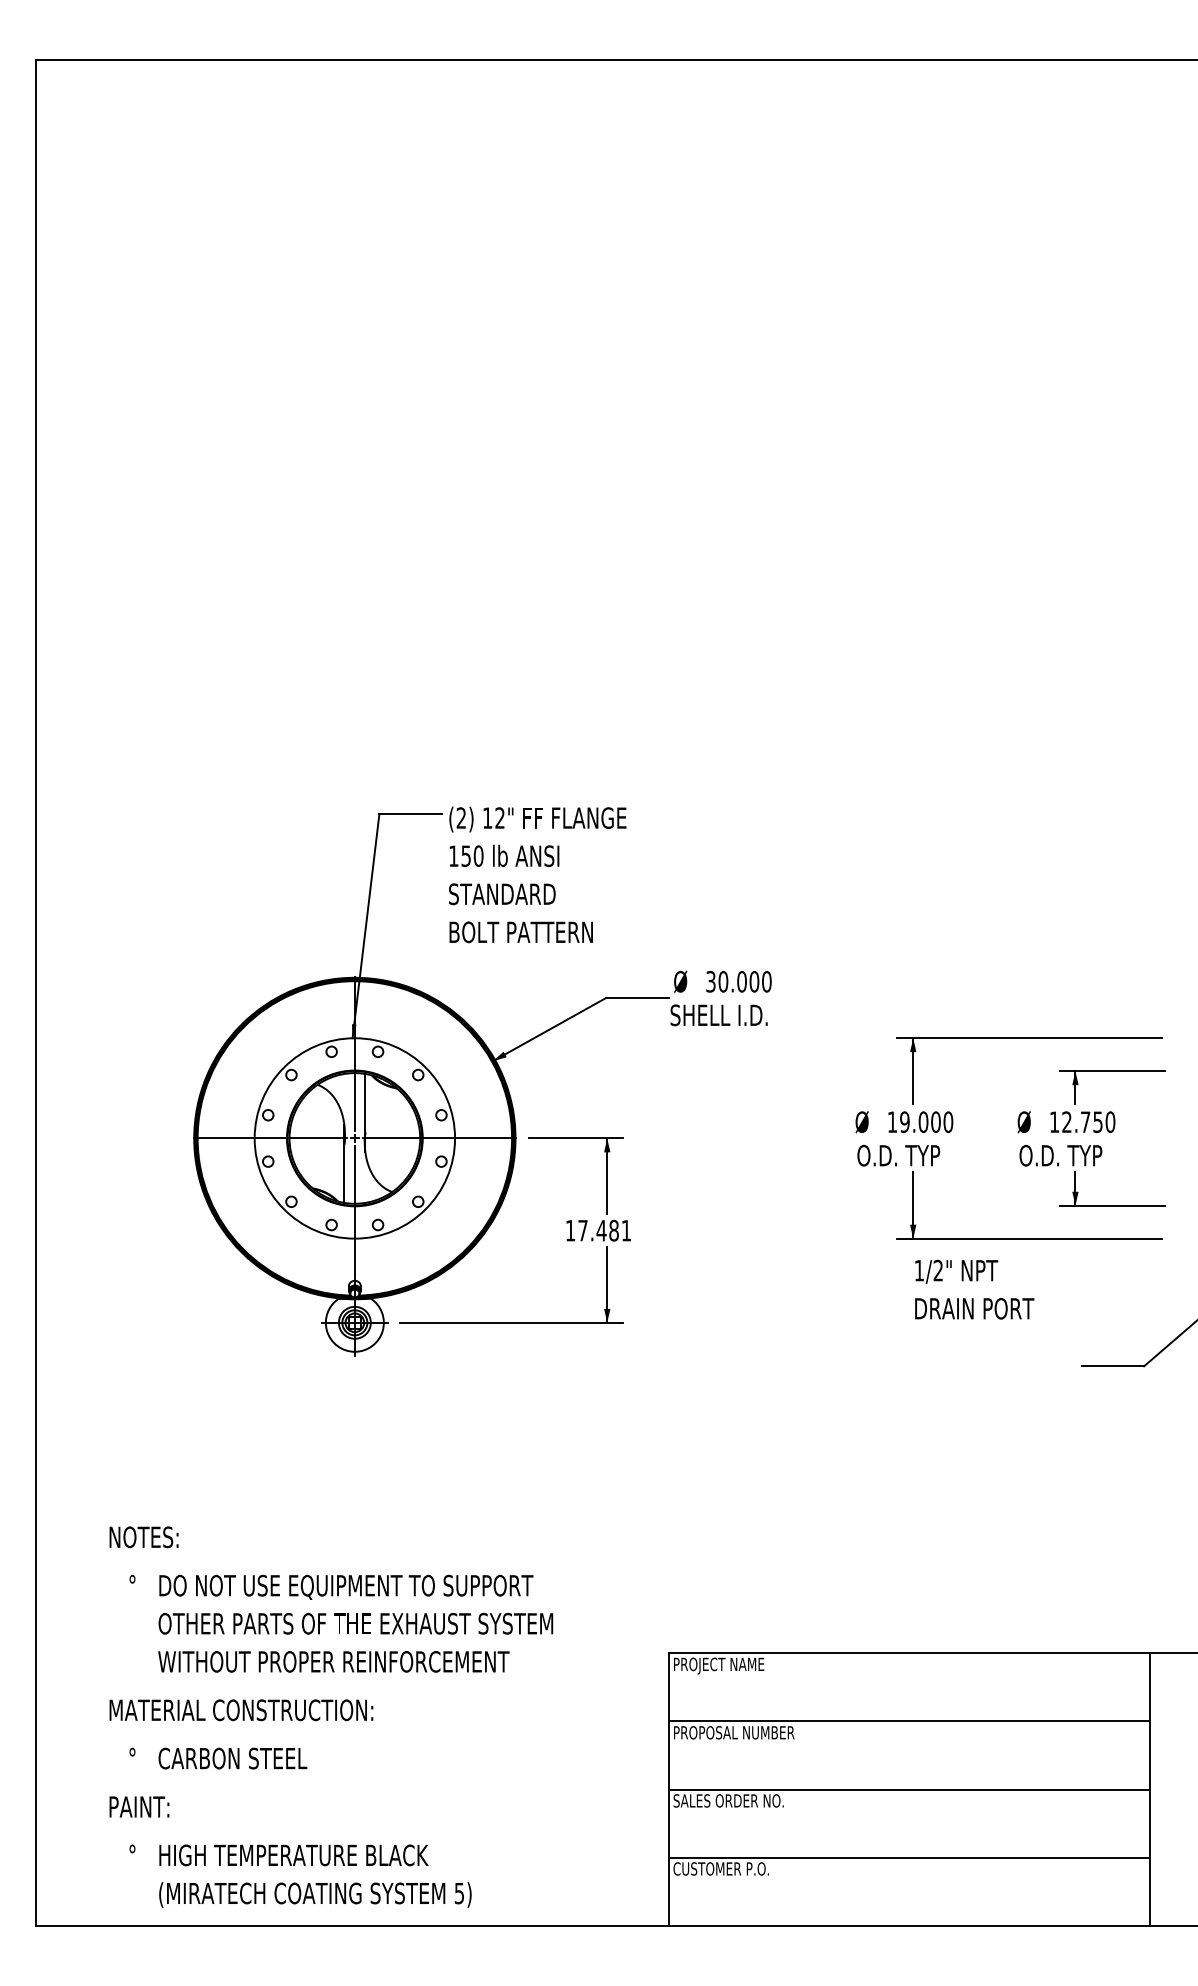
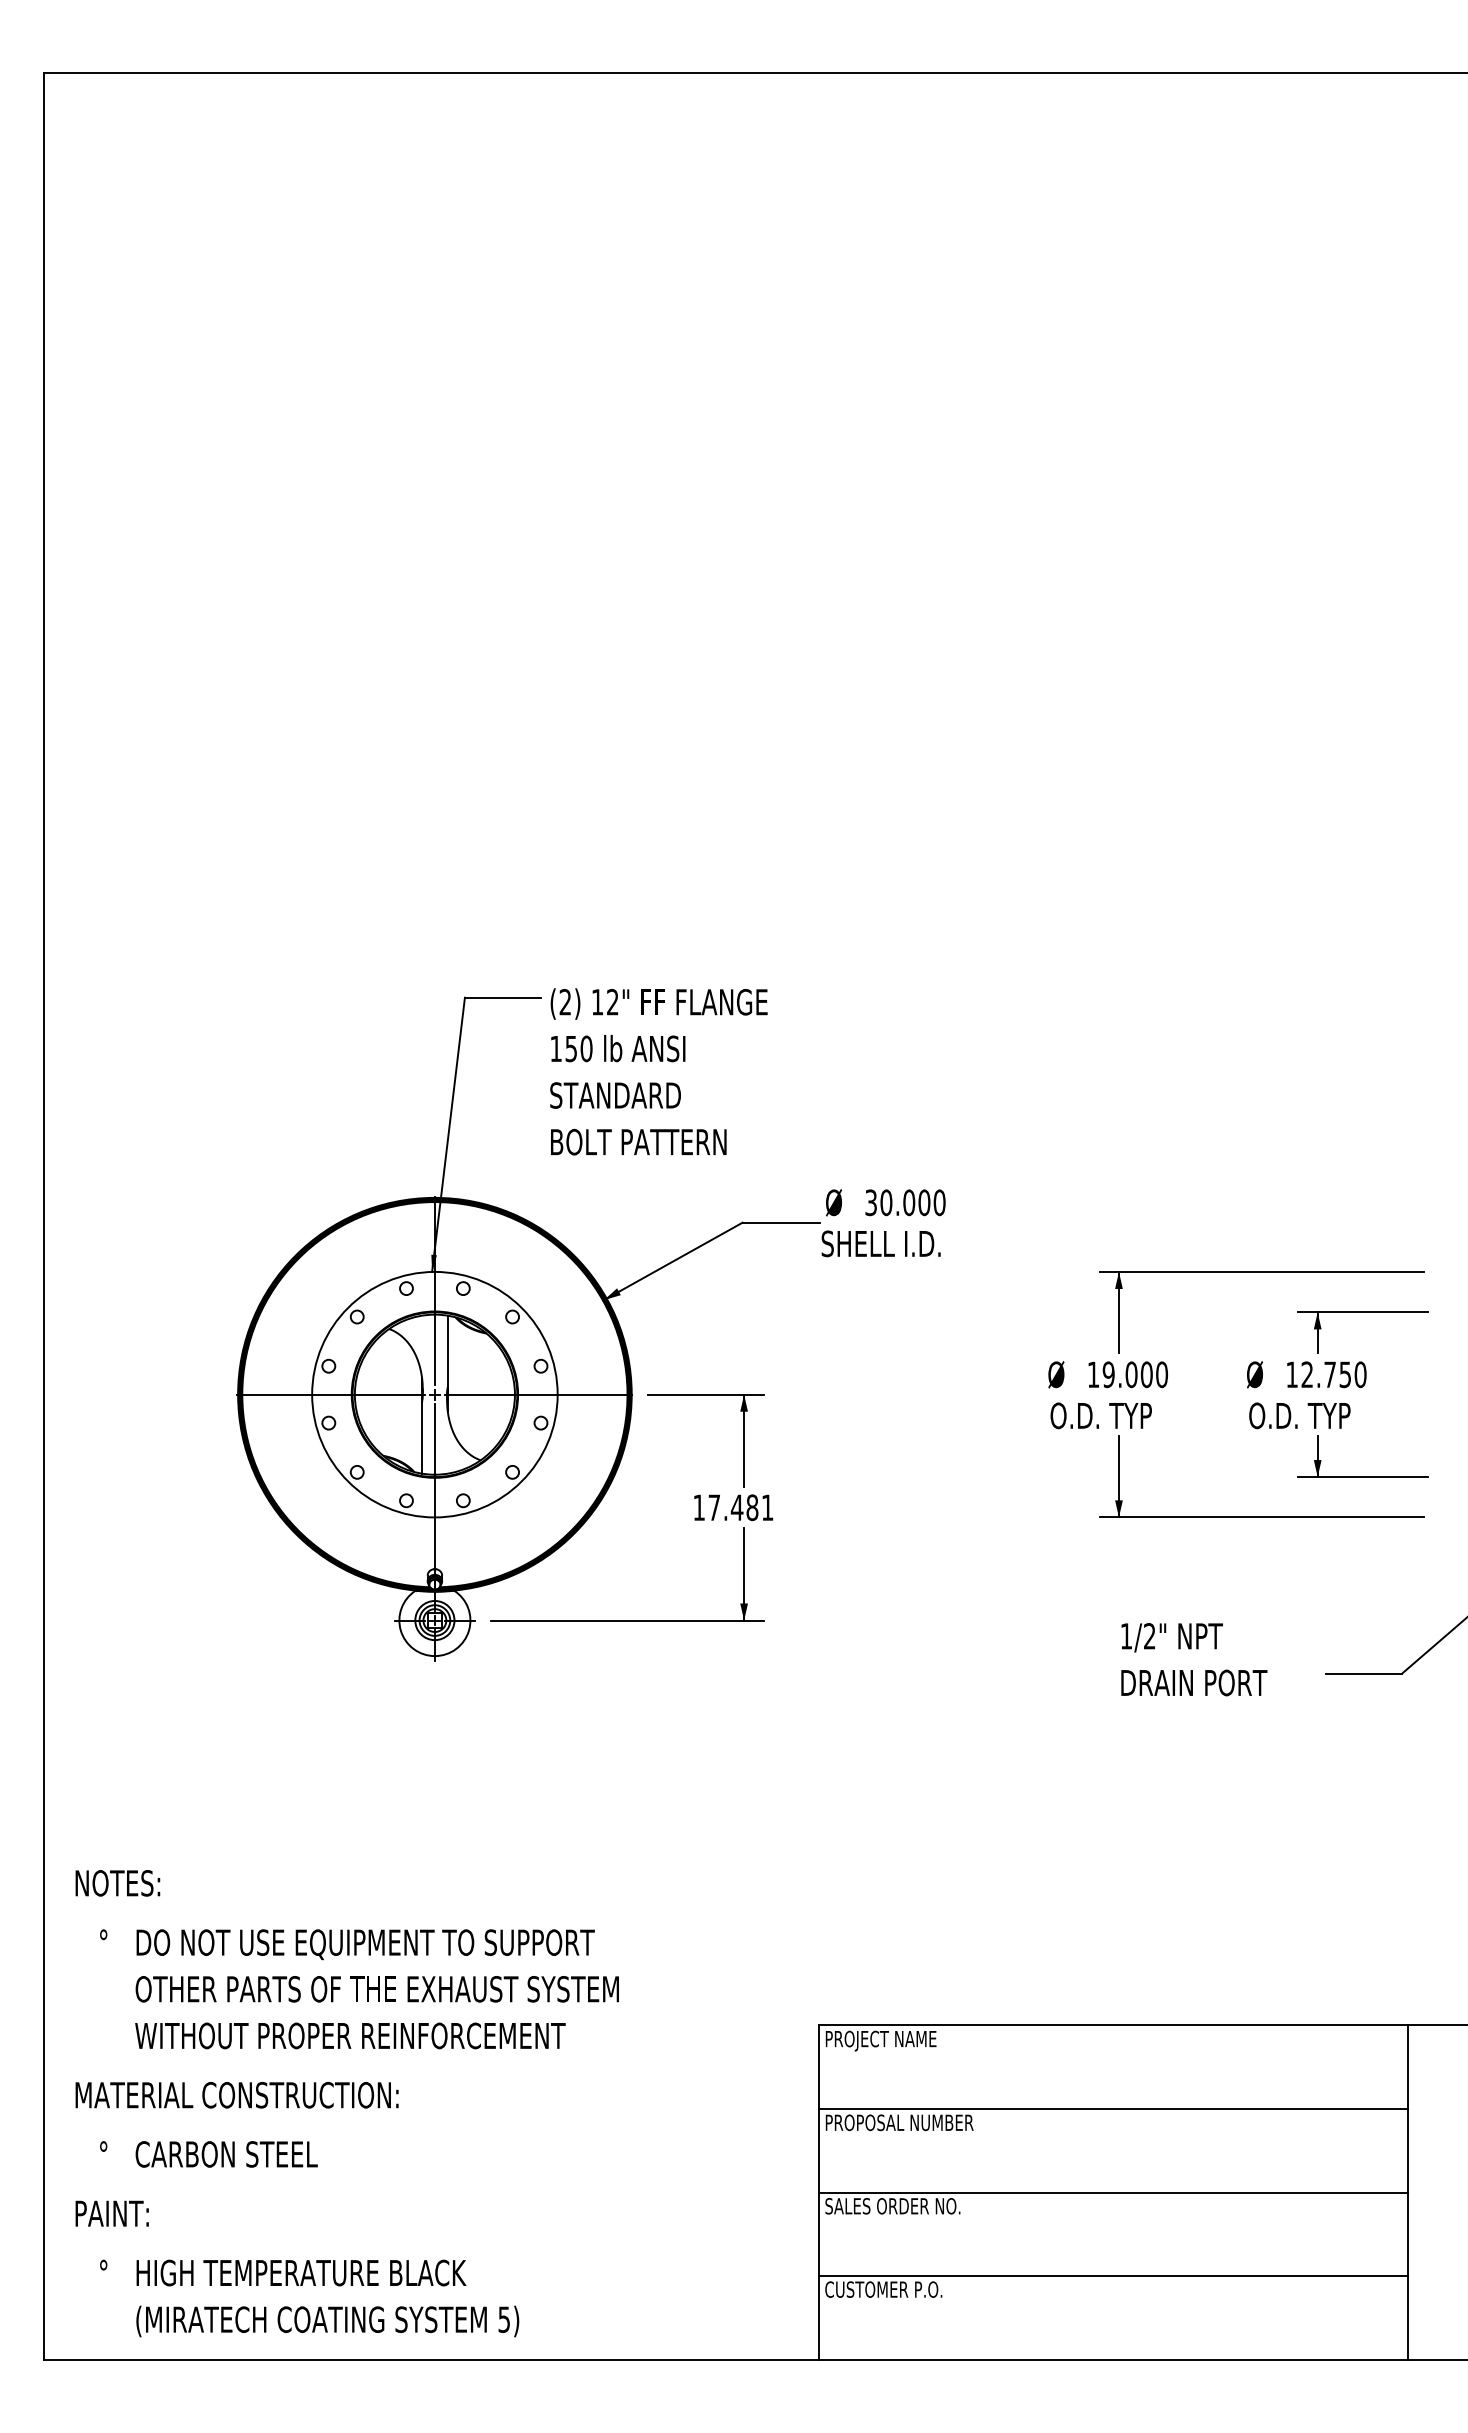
text: (974, 1289) -> (1194, 1659), moved
text: (331, 1716) -> (347, 2102), moved

